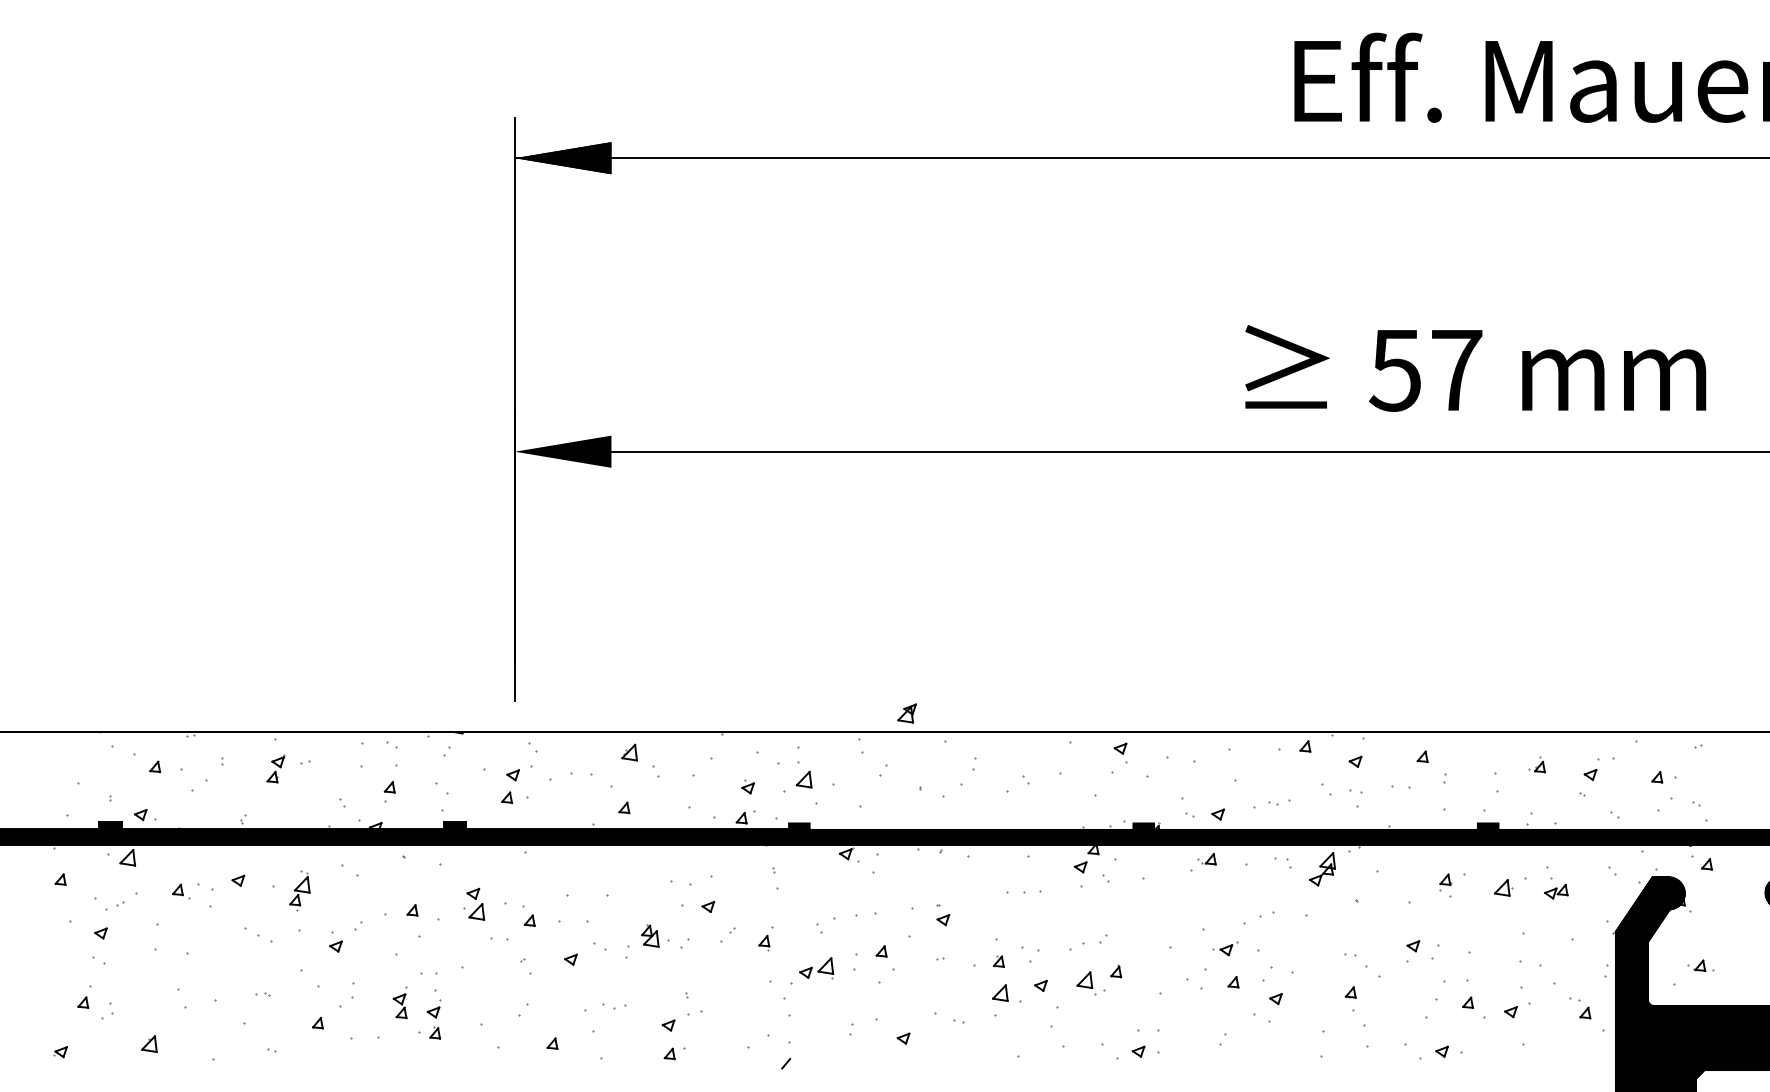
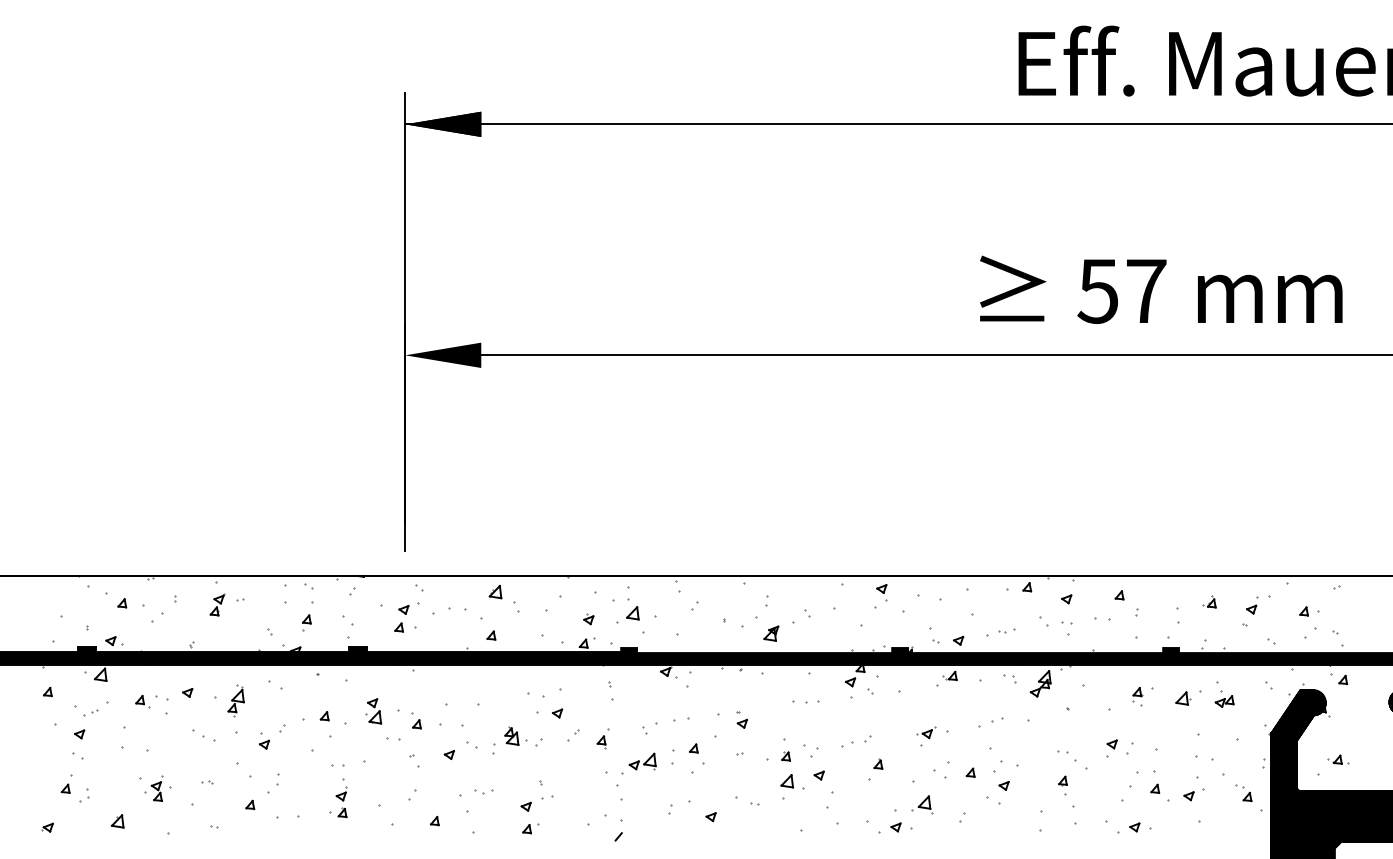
part: (906, 713) -> (770, 633), moved
part: (1225, 948) -> (926, 732), moved
part: (1086, 983) -> (925, 805), moved
part: (399, 1002) -> (156, 788), moved

